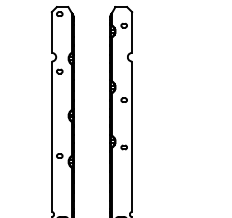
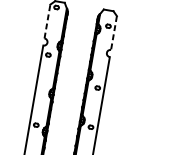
line: (51, 32) -> (47, 21), solid -> dashed
line: (132, 33) -> (114, 33), solid -> dashed

